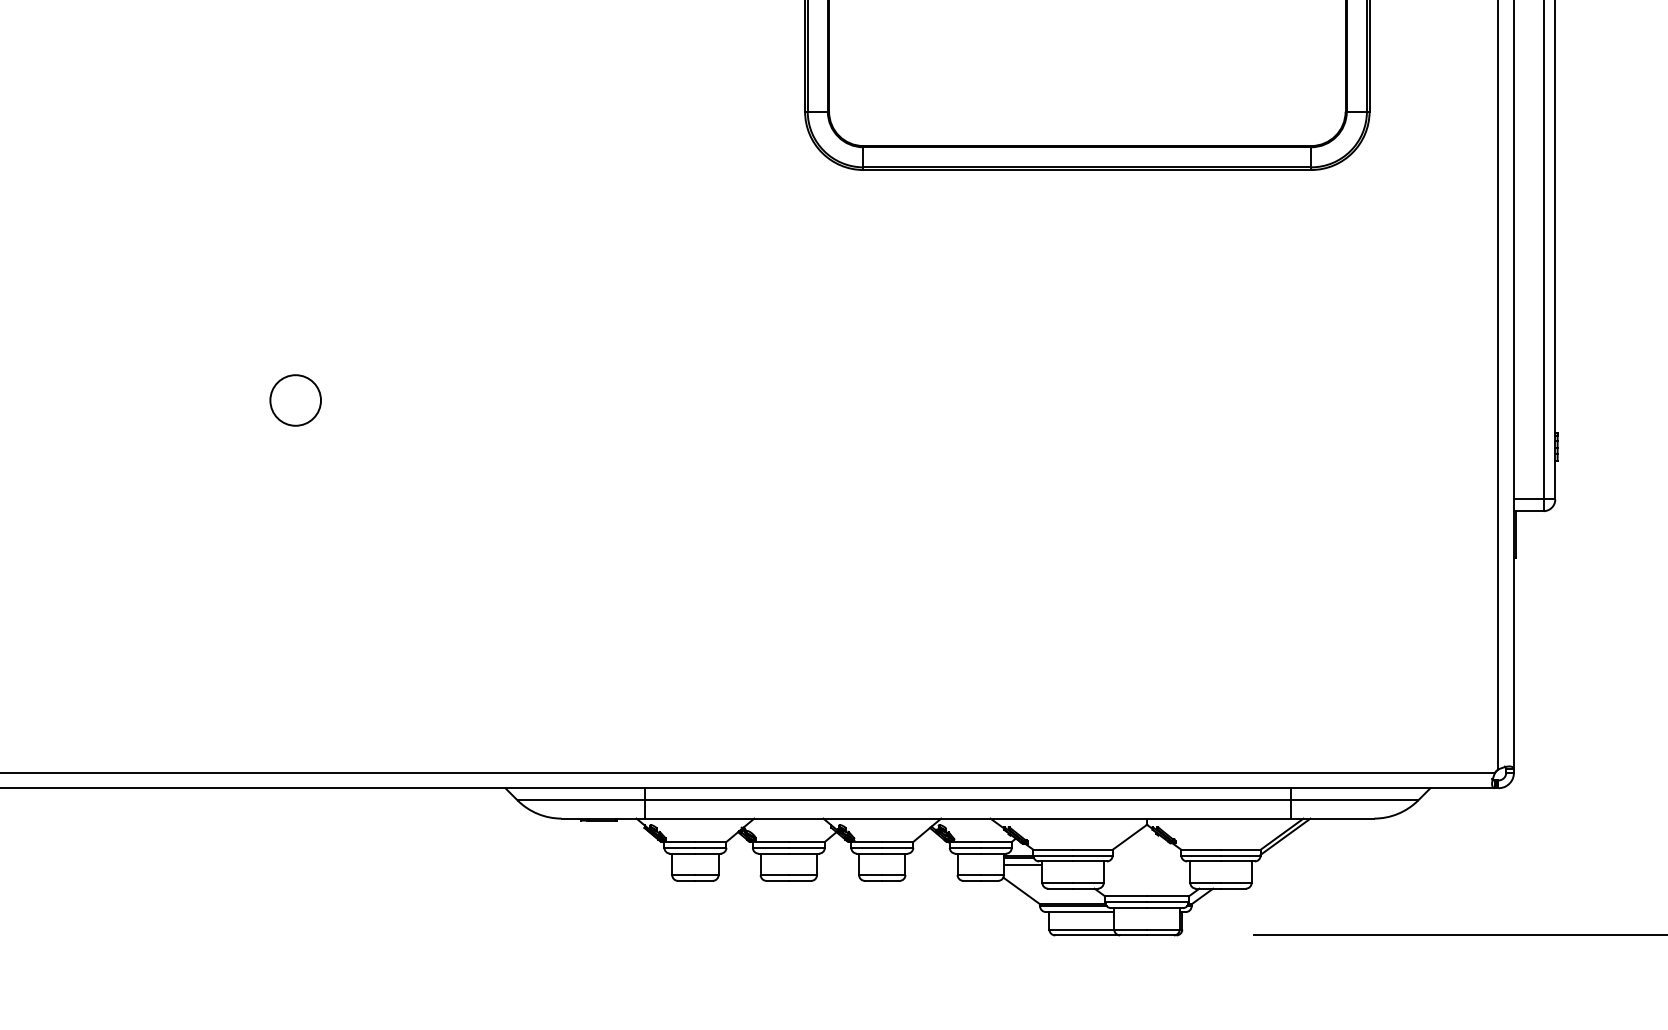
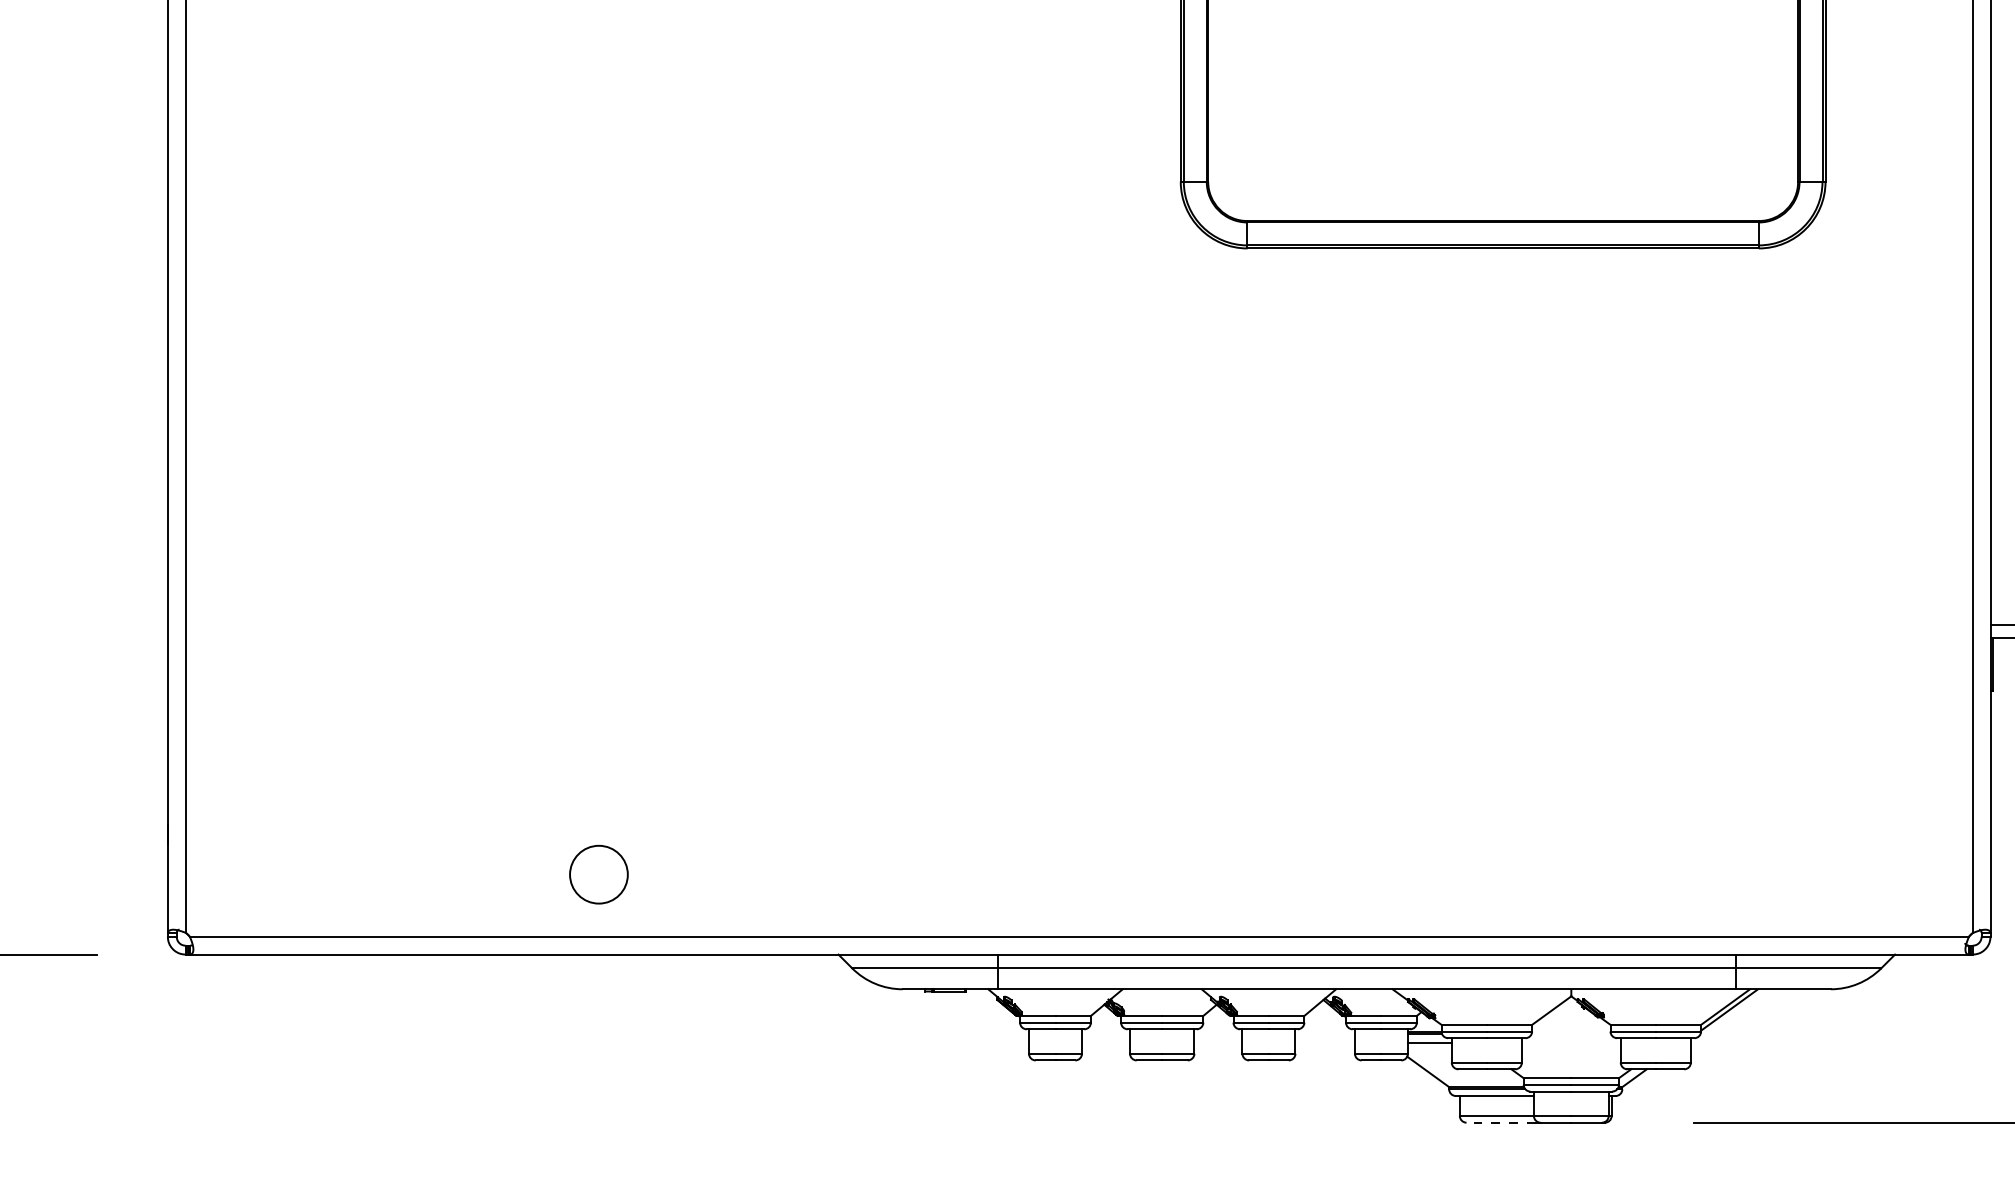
circle: (295, 400) -> (598, 874), moved
line: (1085, 935) -> (1501, 1122), solid -> dashed

